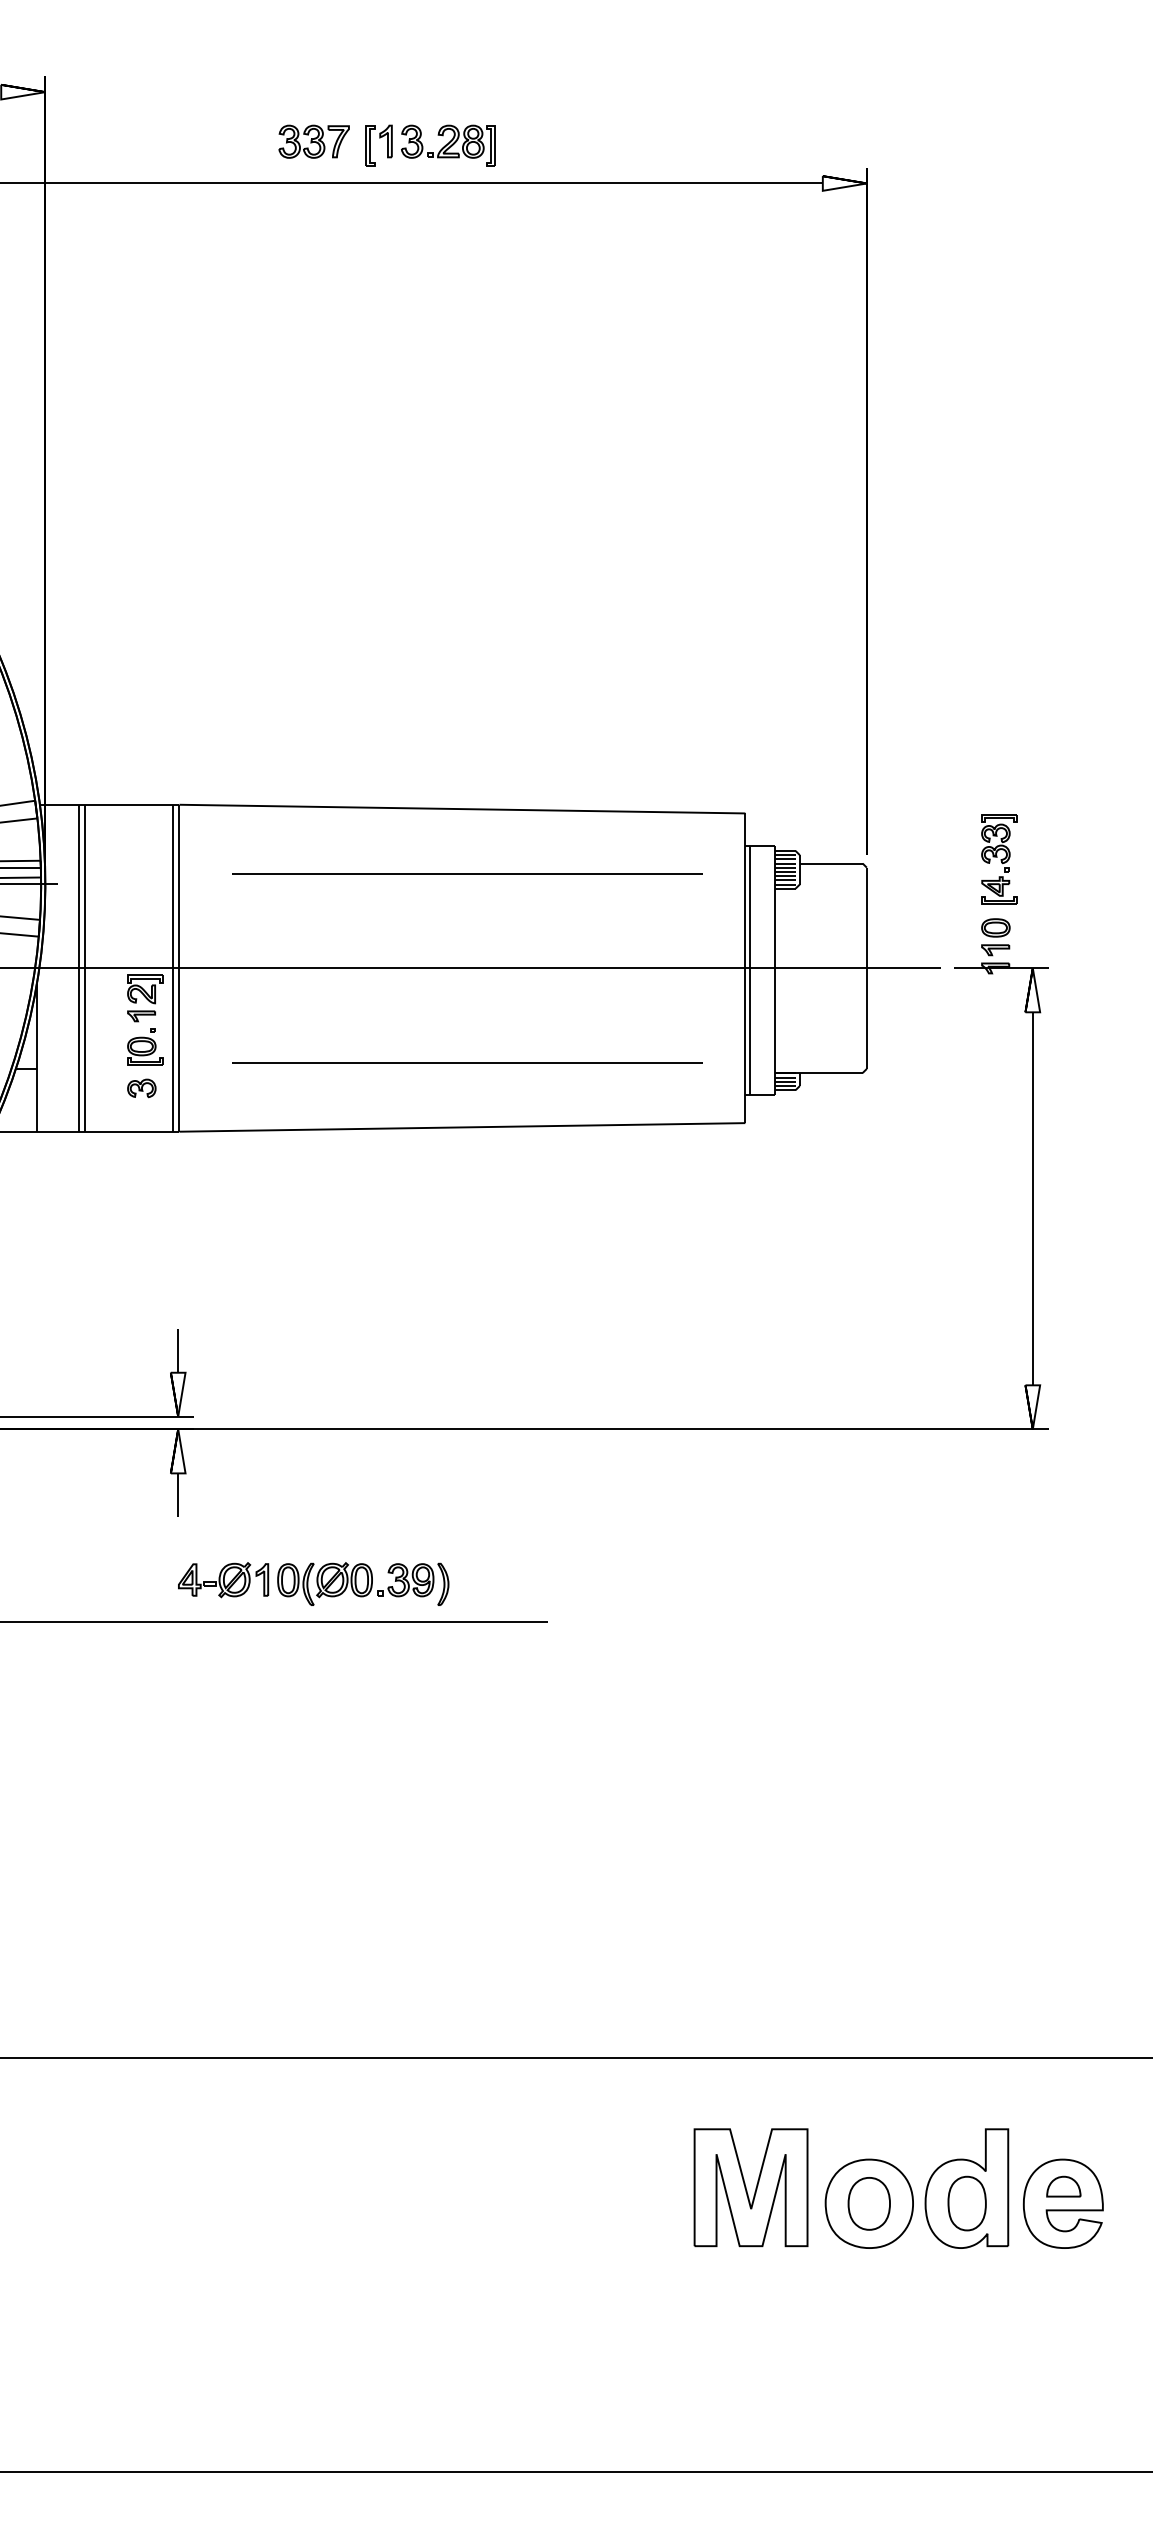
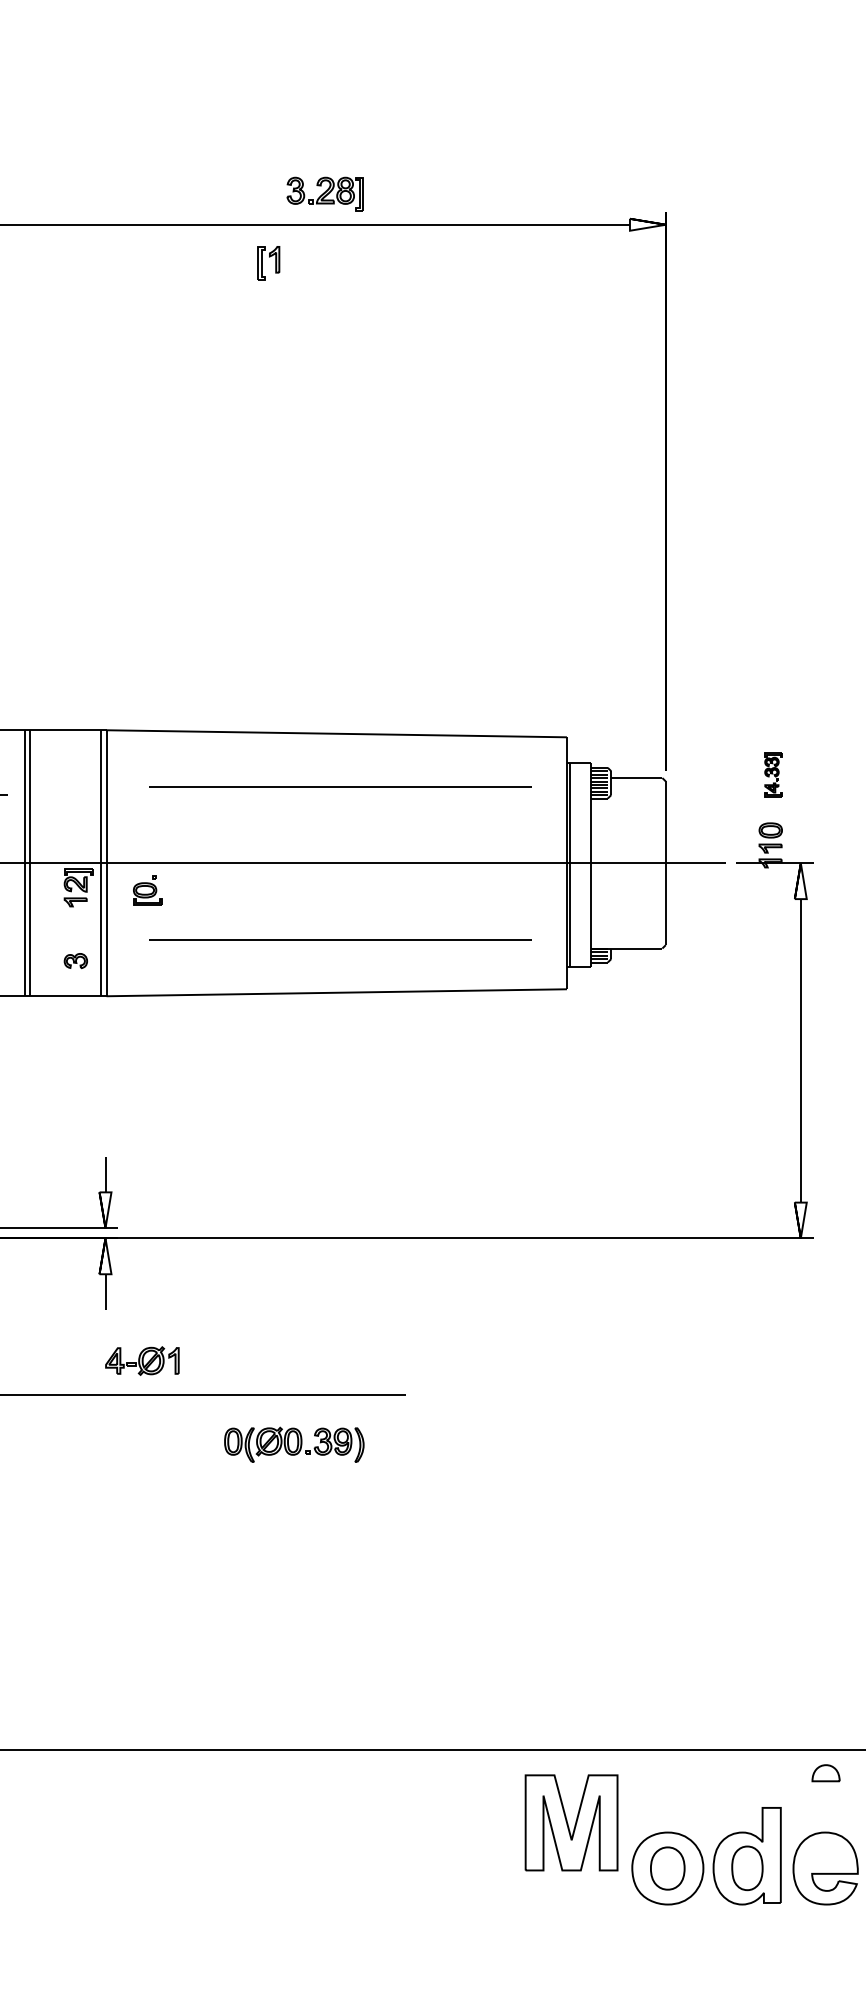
part: (379, 138) -> (269, 257), moved
part: (313, 141) -> (215, 190), removed
part: (999, 859) -> (773, 774), size x0.6
part: (145, 1046) -> (148, 890), moved
part: (363, 1583) -> (294, 1444), moved
part: (1063, 2186) -> (825, 1773), moved
part: (750, 2187) -> (571, 1822), moved

